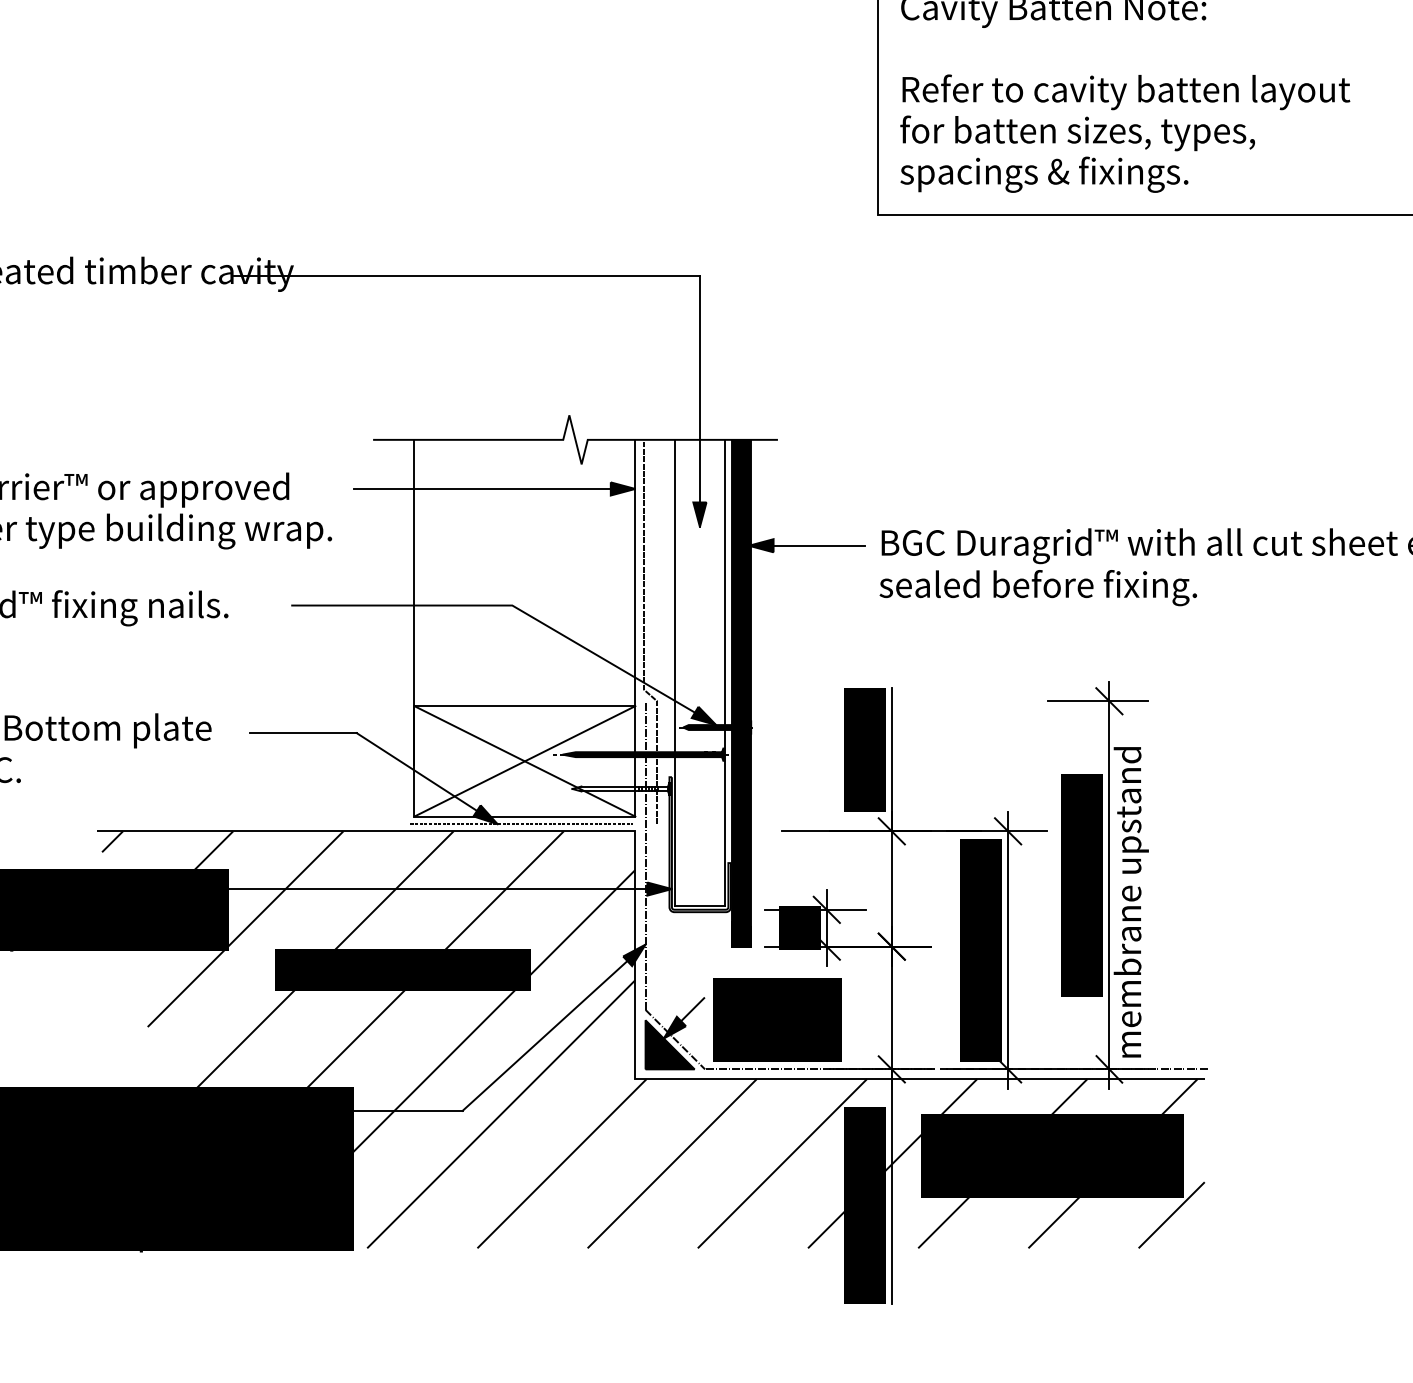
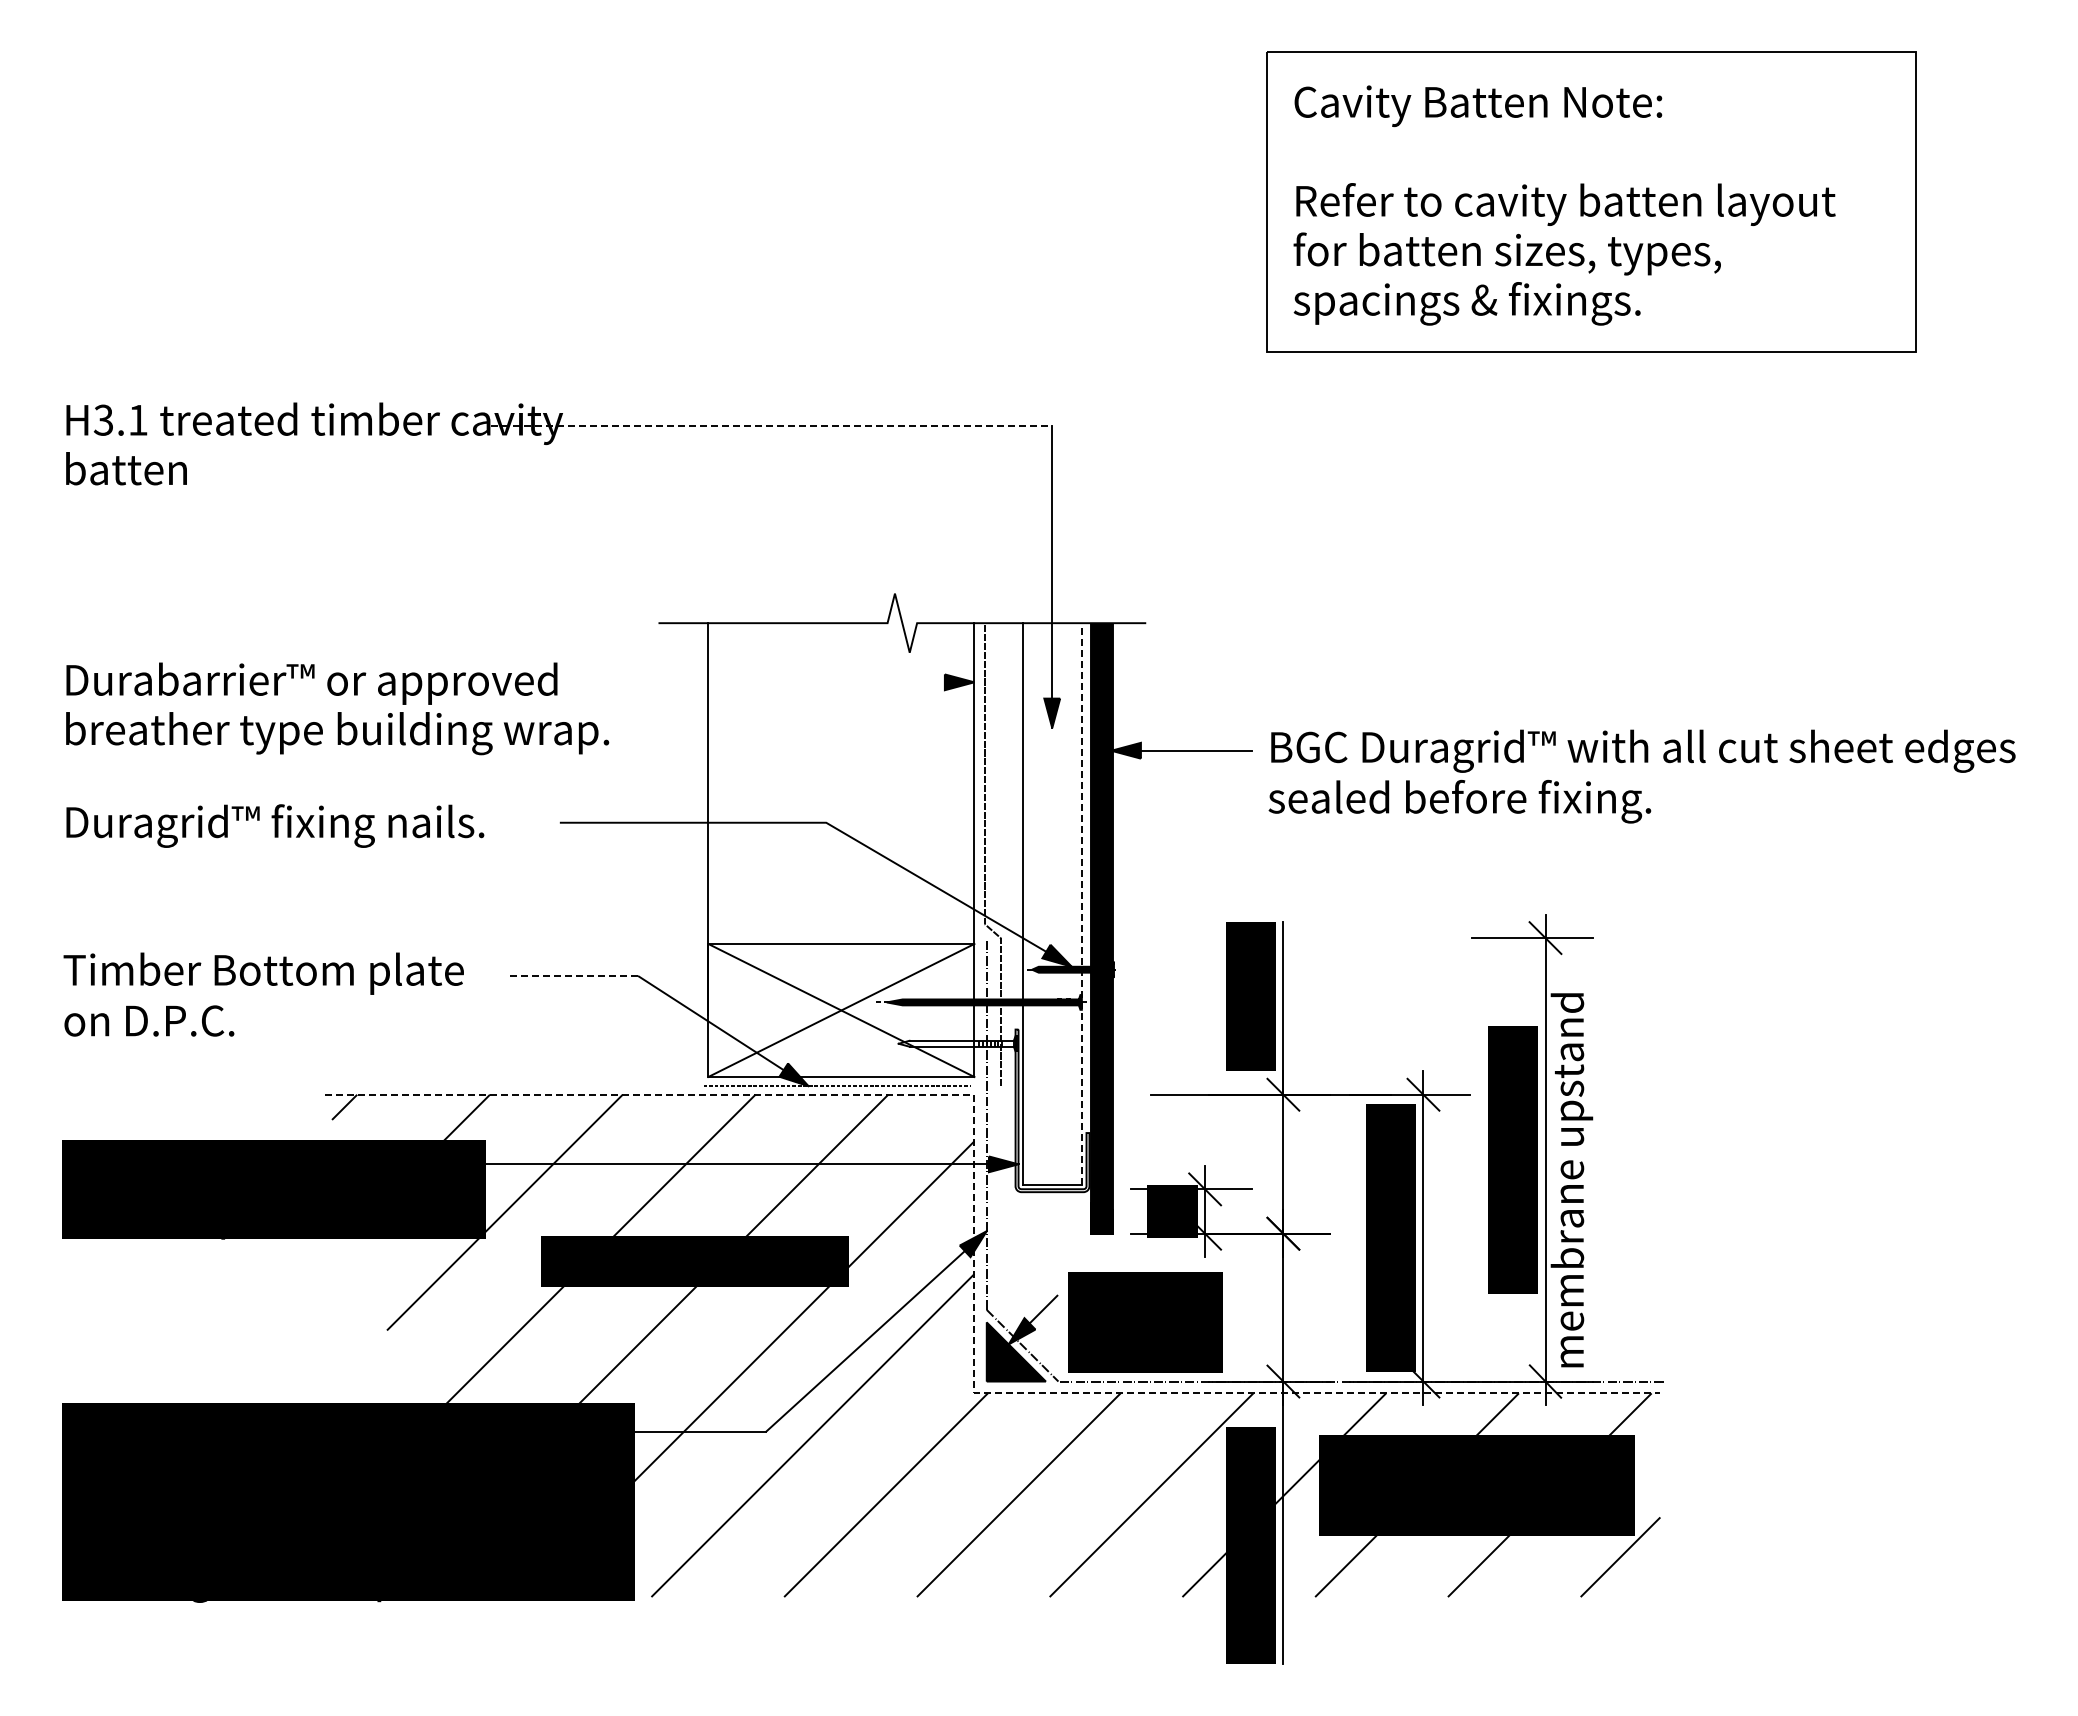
line: (466, 275) -> (771, 425), solid -> dashed
line: (494, 489) -> (804, 682), removed
line: (724, 672) -> (1081, 903), solid -> dashed
line: (303, 733) -> (574, 976), solid -> dashed
line: (635, 970) -> (974, 1262), solid -> dashed

